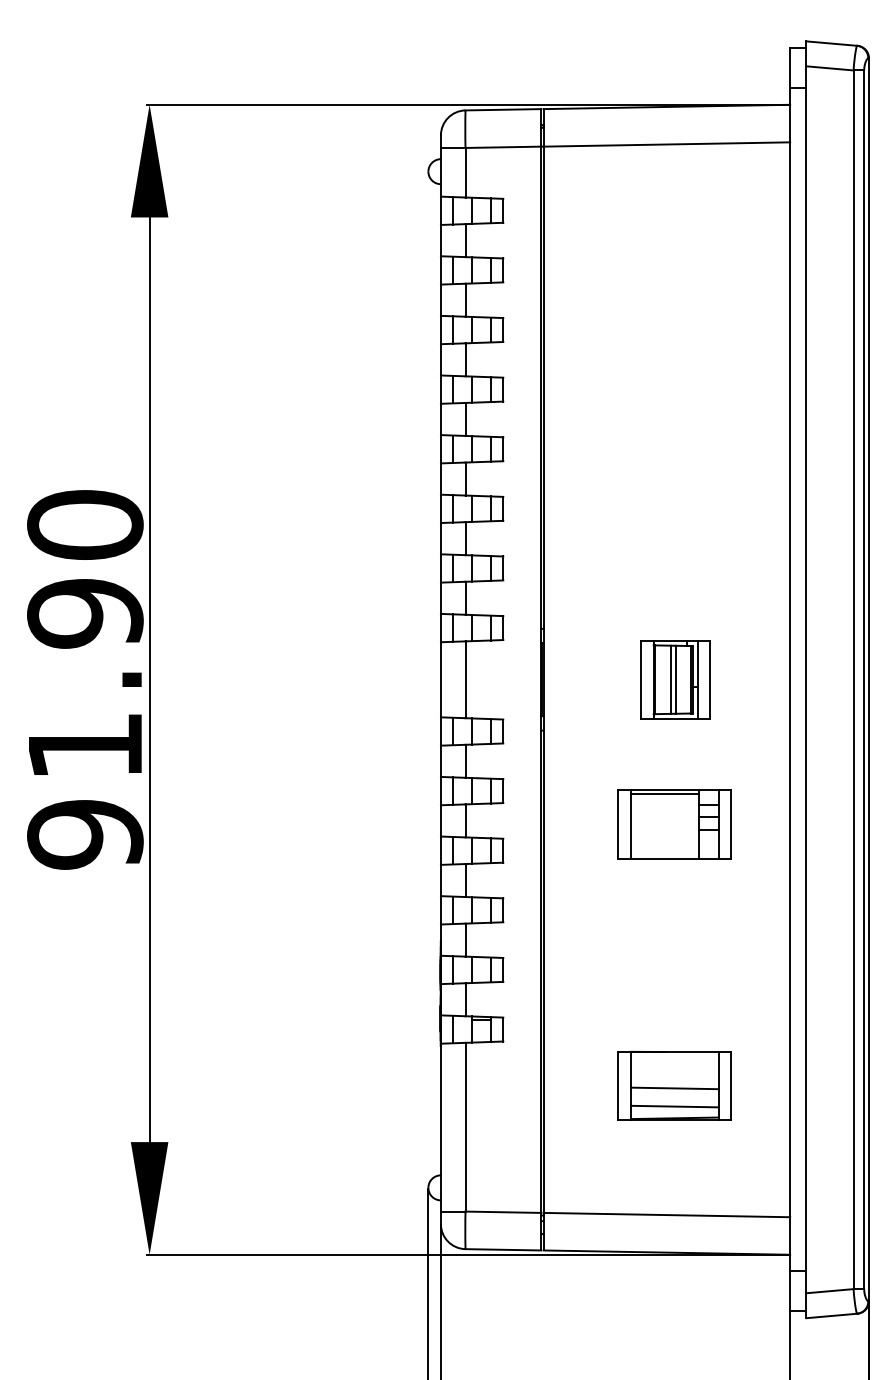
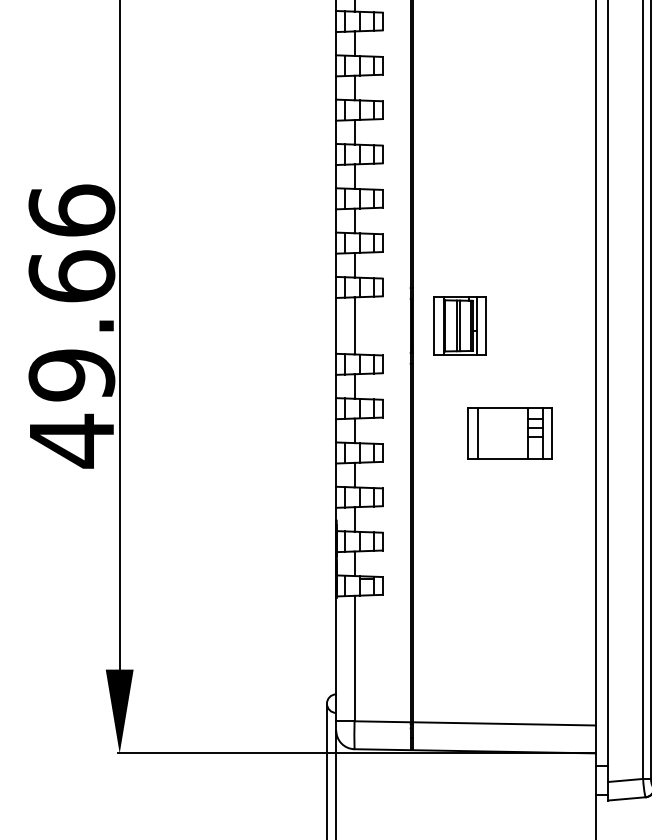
part: (675, 679) -> (460, 325), moved
text: (85, 680) -> (72, 326), 91.90 -> 49.66
line: (665, 793) -> (503, 410), removed
part: (674, 1085) -> (509, 627), removed

